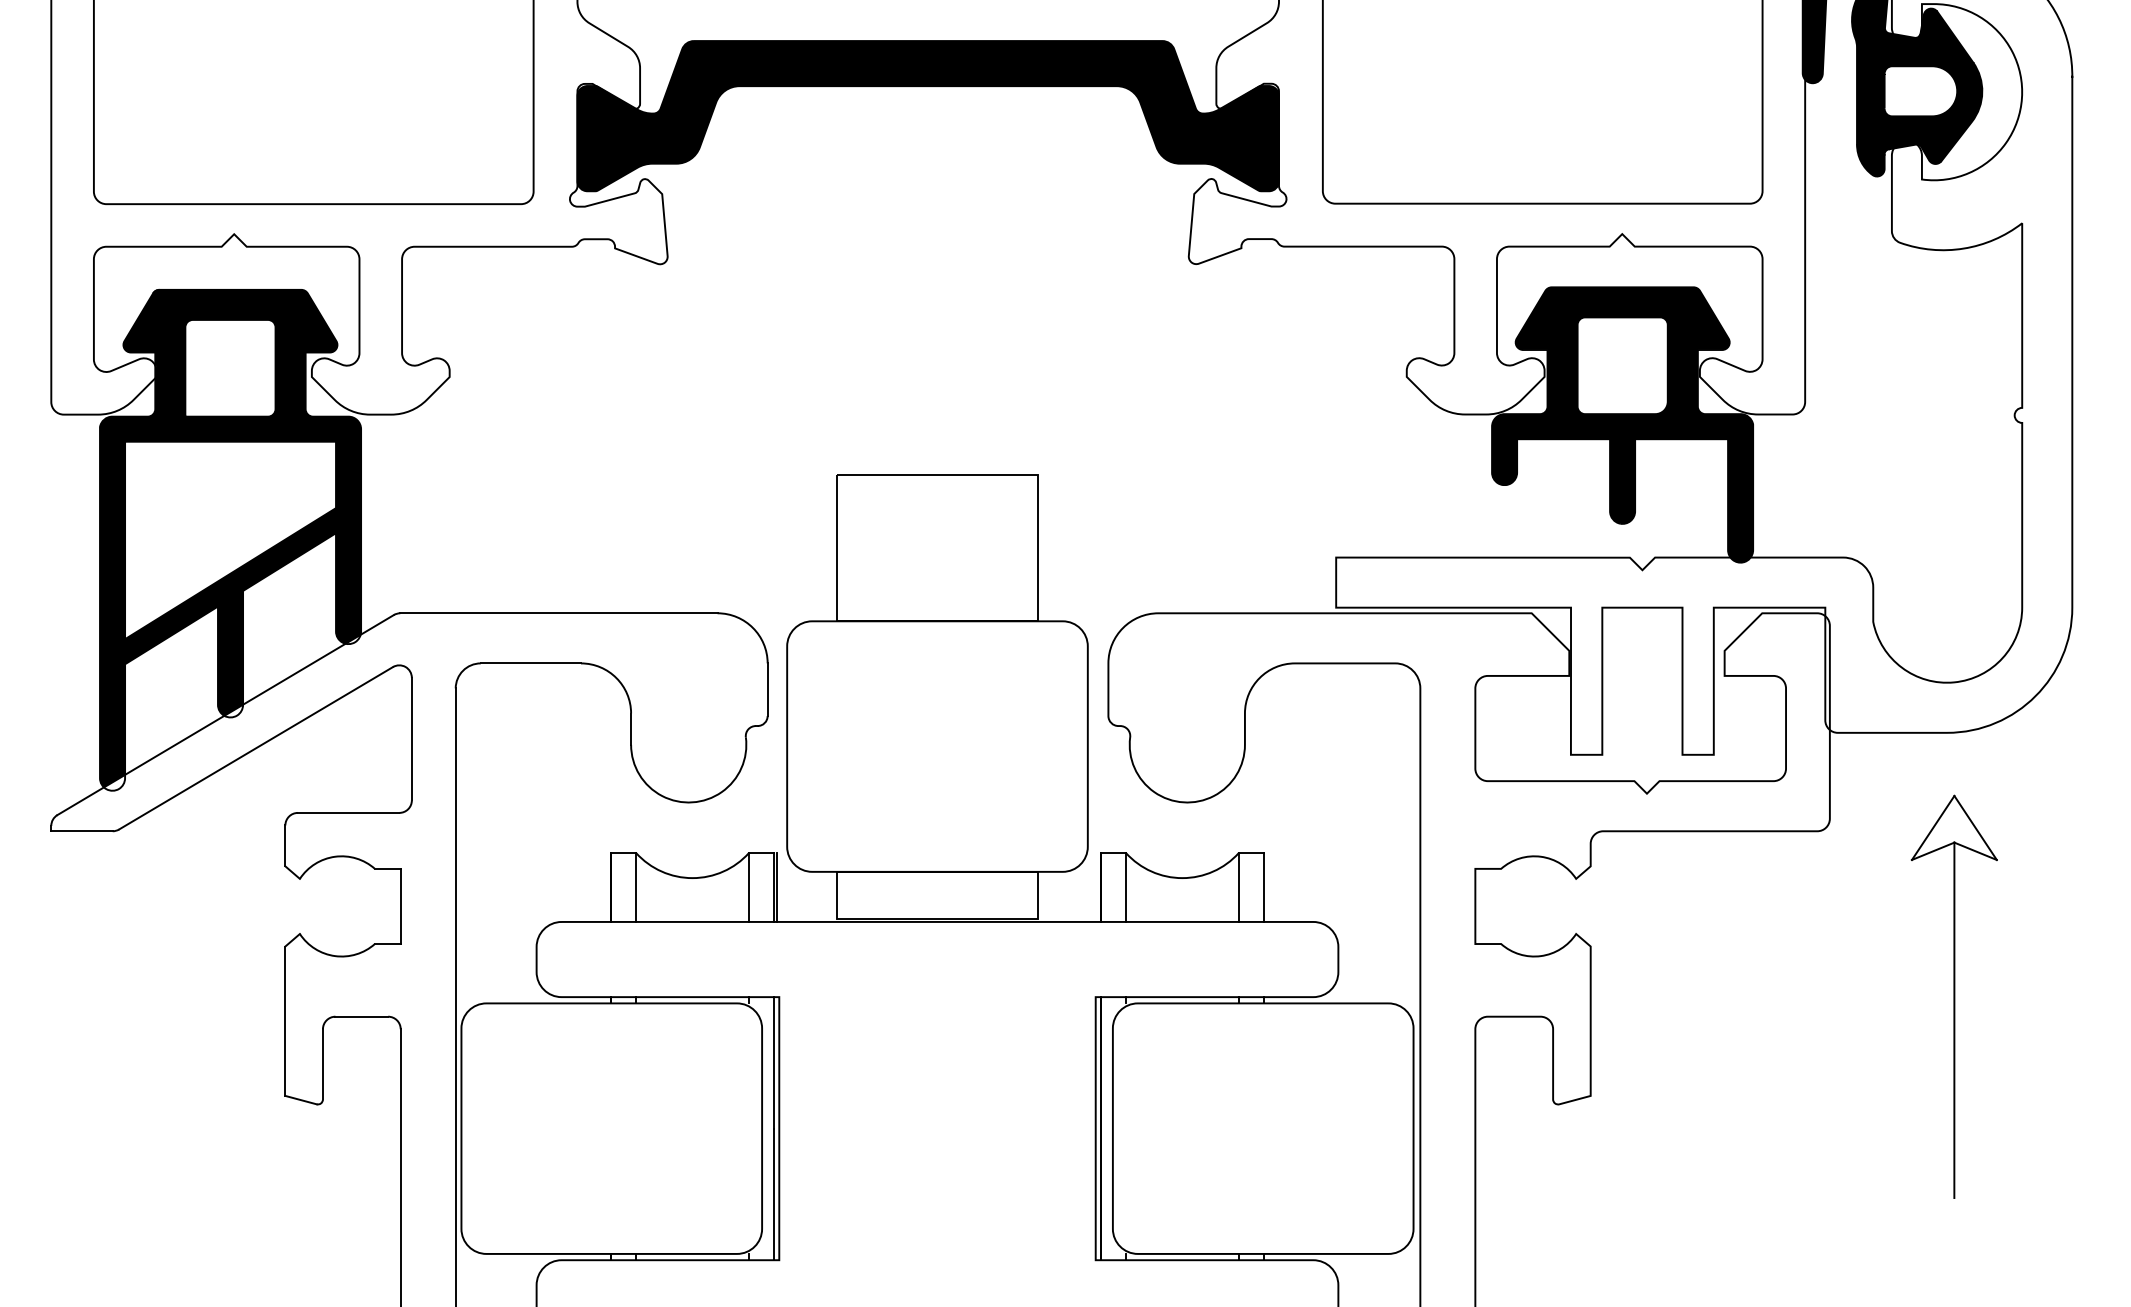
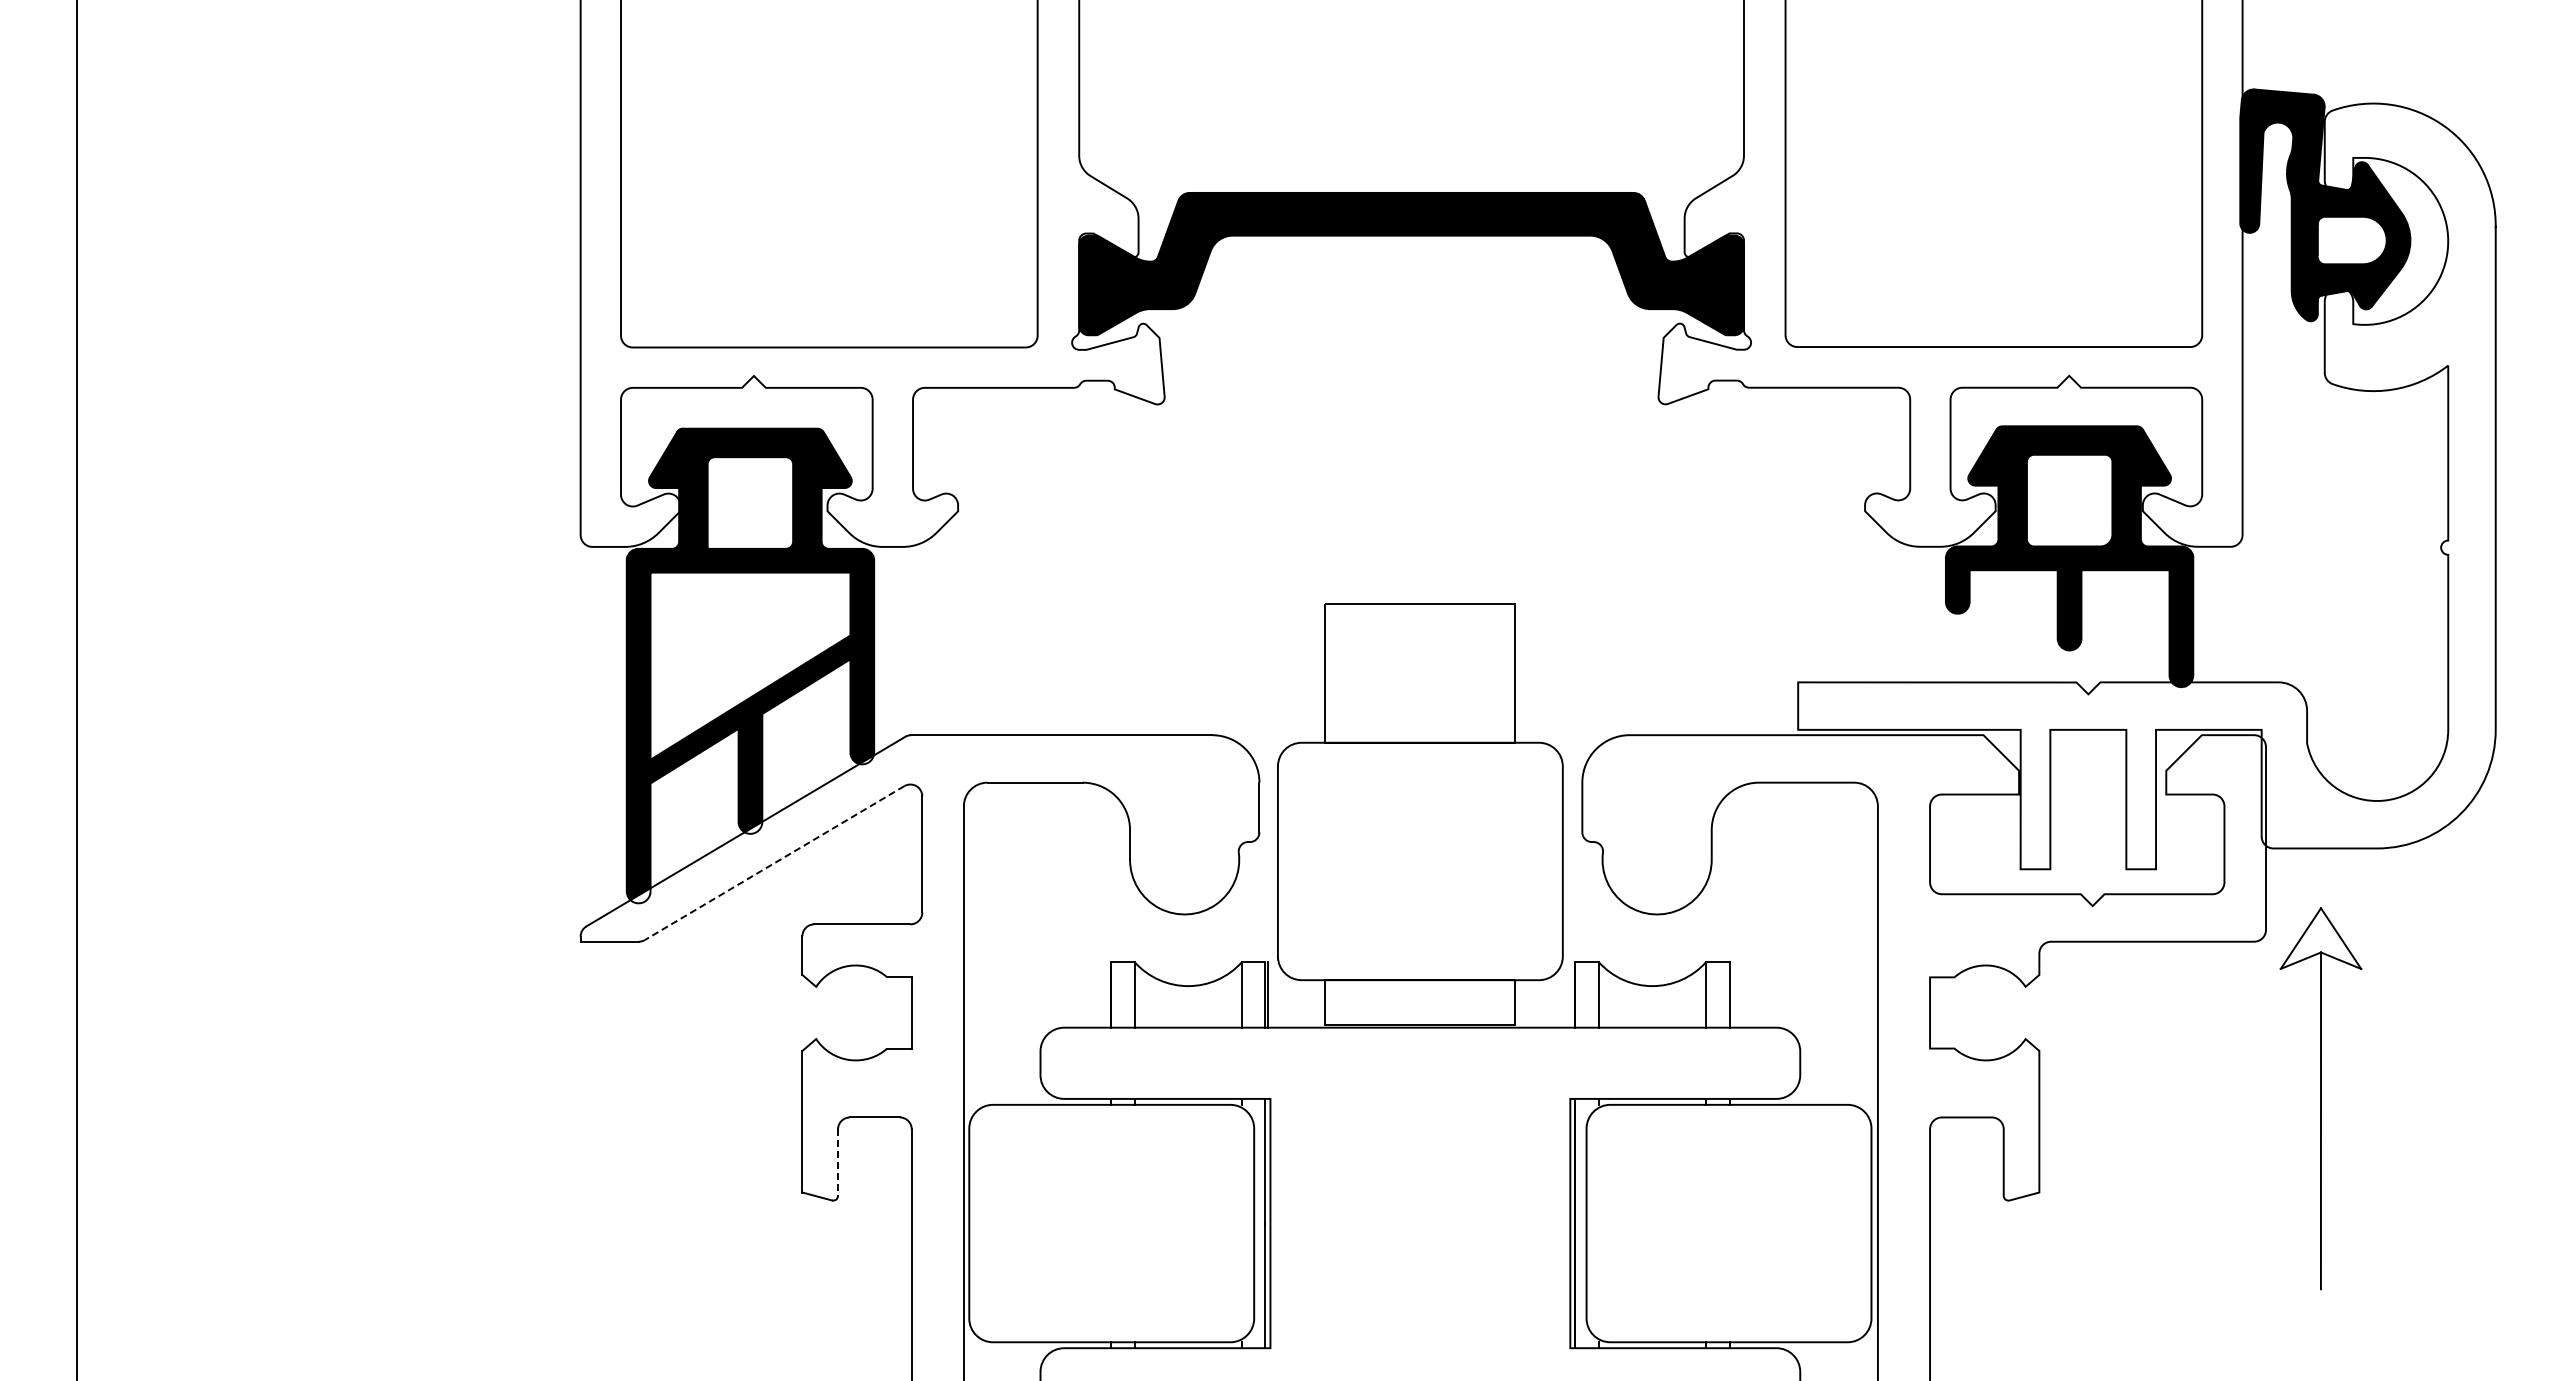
line: (255, 748) -> (774, 863), solid -> dashed
part: (1953, 996) -> (2320, 1098), moved
line: (323, 1065) -> (838, 1163), solid -> dashed

